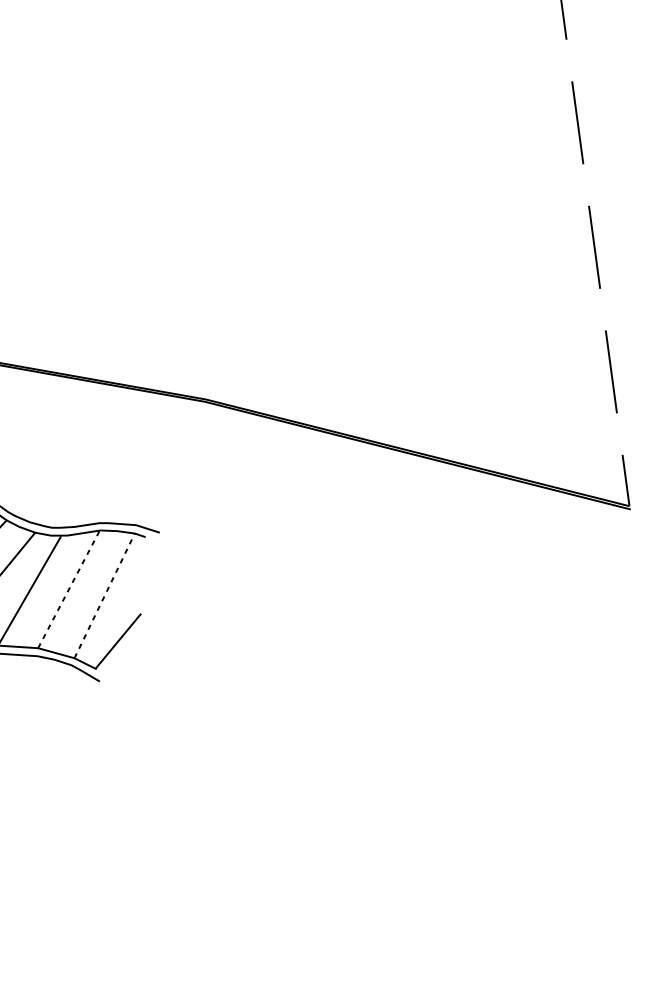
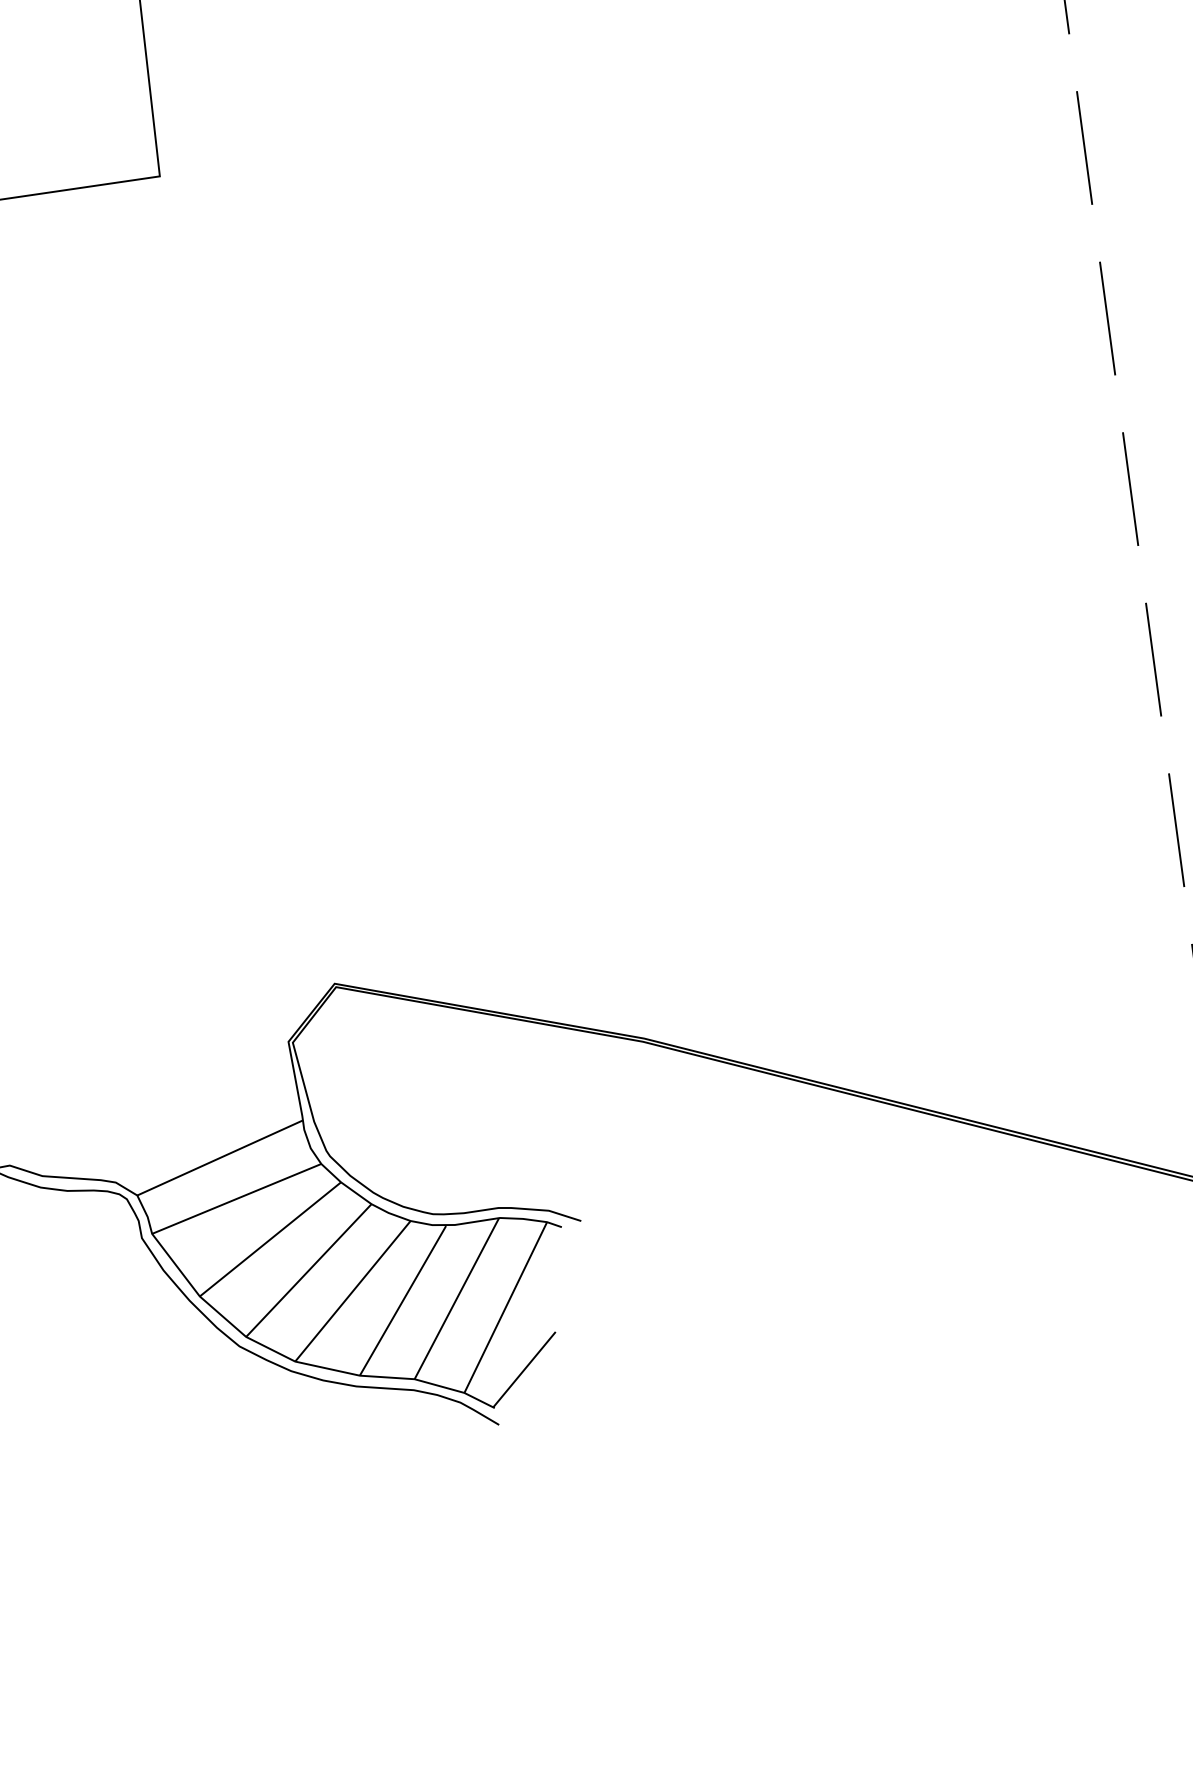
line: (68, 589) -> (456, 1298), dashed -> solid
line: (104, 595) -> (505, 1307), dashed -> solid

